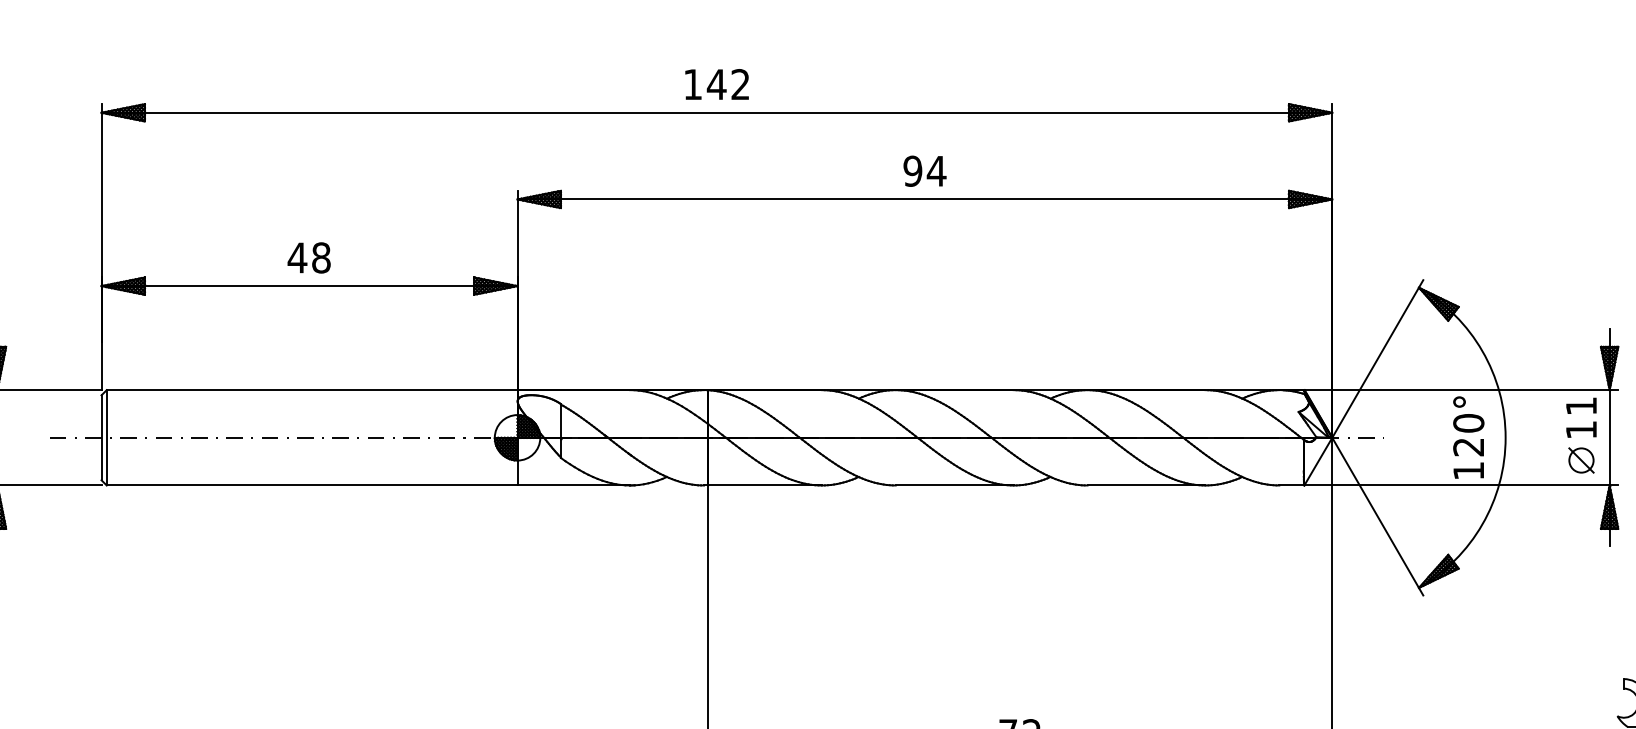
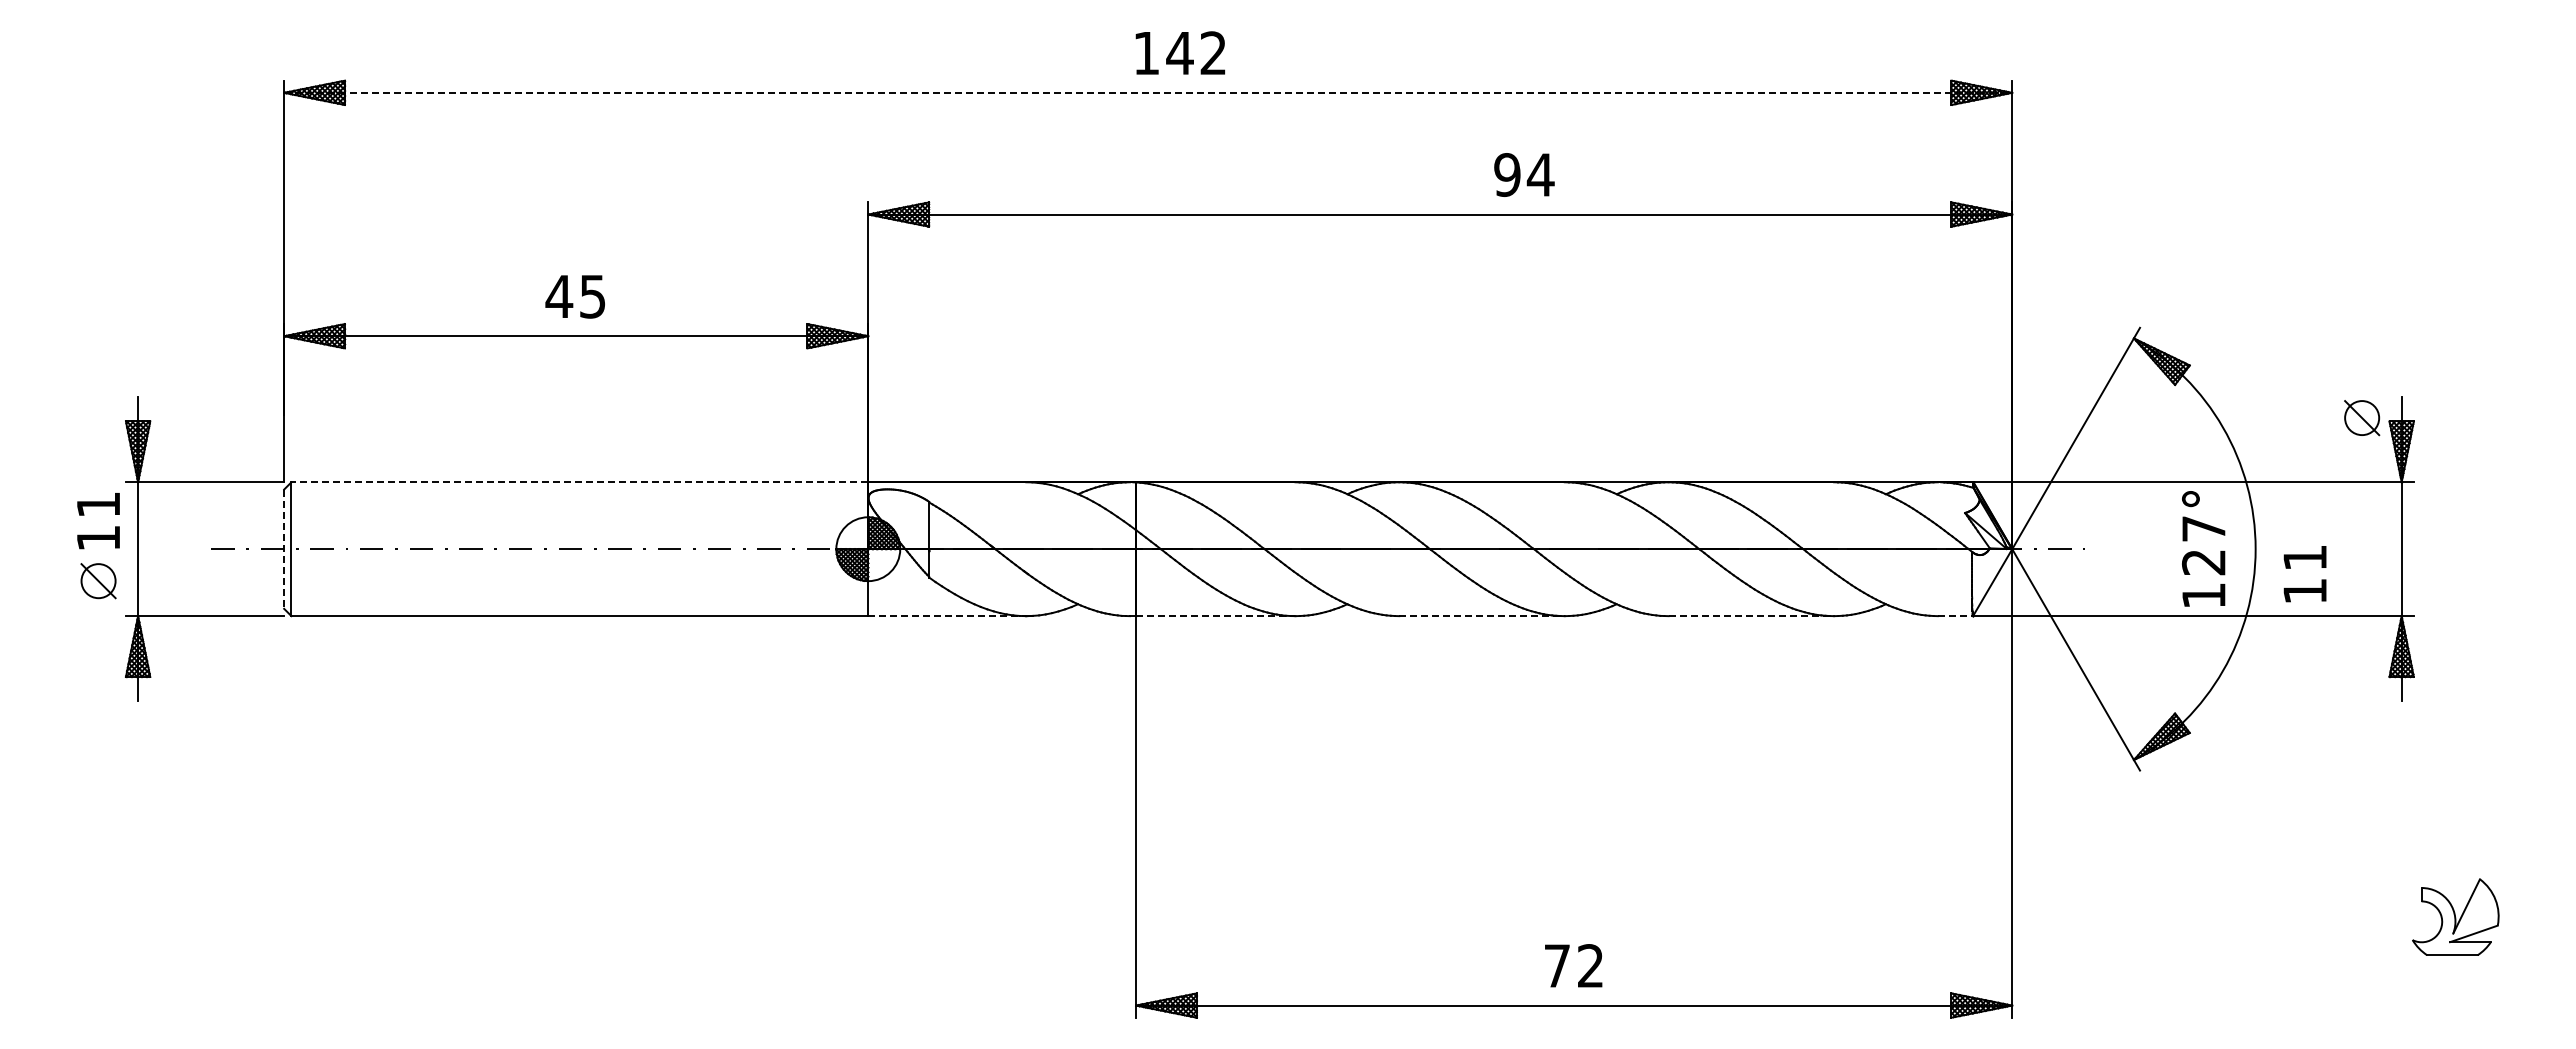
text: (717, 84) -> (1180, 52), moved
line: (717, 112) -> (1148, 92), solid -> dashed
text: (925, 170) -> (1524, 174), moved
text: (321, 257) -> (592, 296), 48 -> 45
line: (311, 390) -> (579, 482), solid -> dashed
text: (1581, 418) -> (2304, 574), moved
text: (1468, 423) -> (2203, 528), 120° -> 127°
line: (101, 438) -> (284, 549), solid -> dashed
part: (1581, 460) -> (2362, 418), moved
line: (573, 485) -> (947, 616), solid -> dashed
line: (764, 485) -> (1215, 616), solid -> dashed
line: (954, 485) -> (1482, 616), solid -> dashed
line: (1146, 485) -> (1751, 616), solid -> dashed
line: (1291, 485) -> (1955, 616), solid -> dashed

